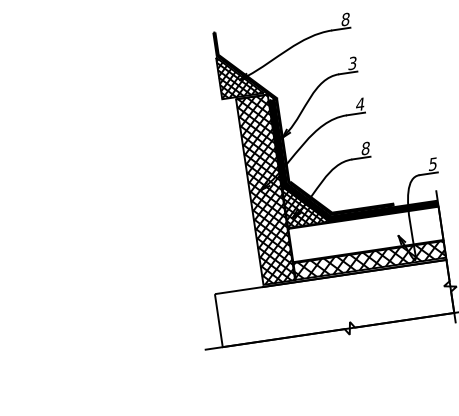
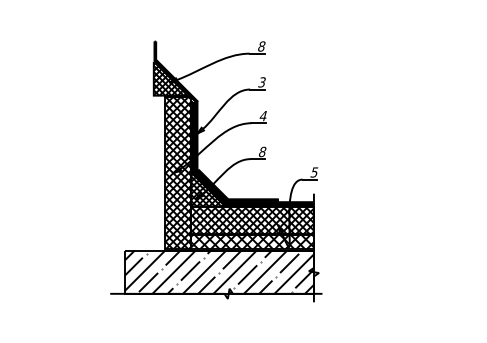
hatch: (365, 234) -> (252, 220), added
hatch: (333, 302) -> (218, 271), added

